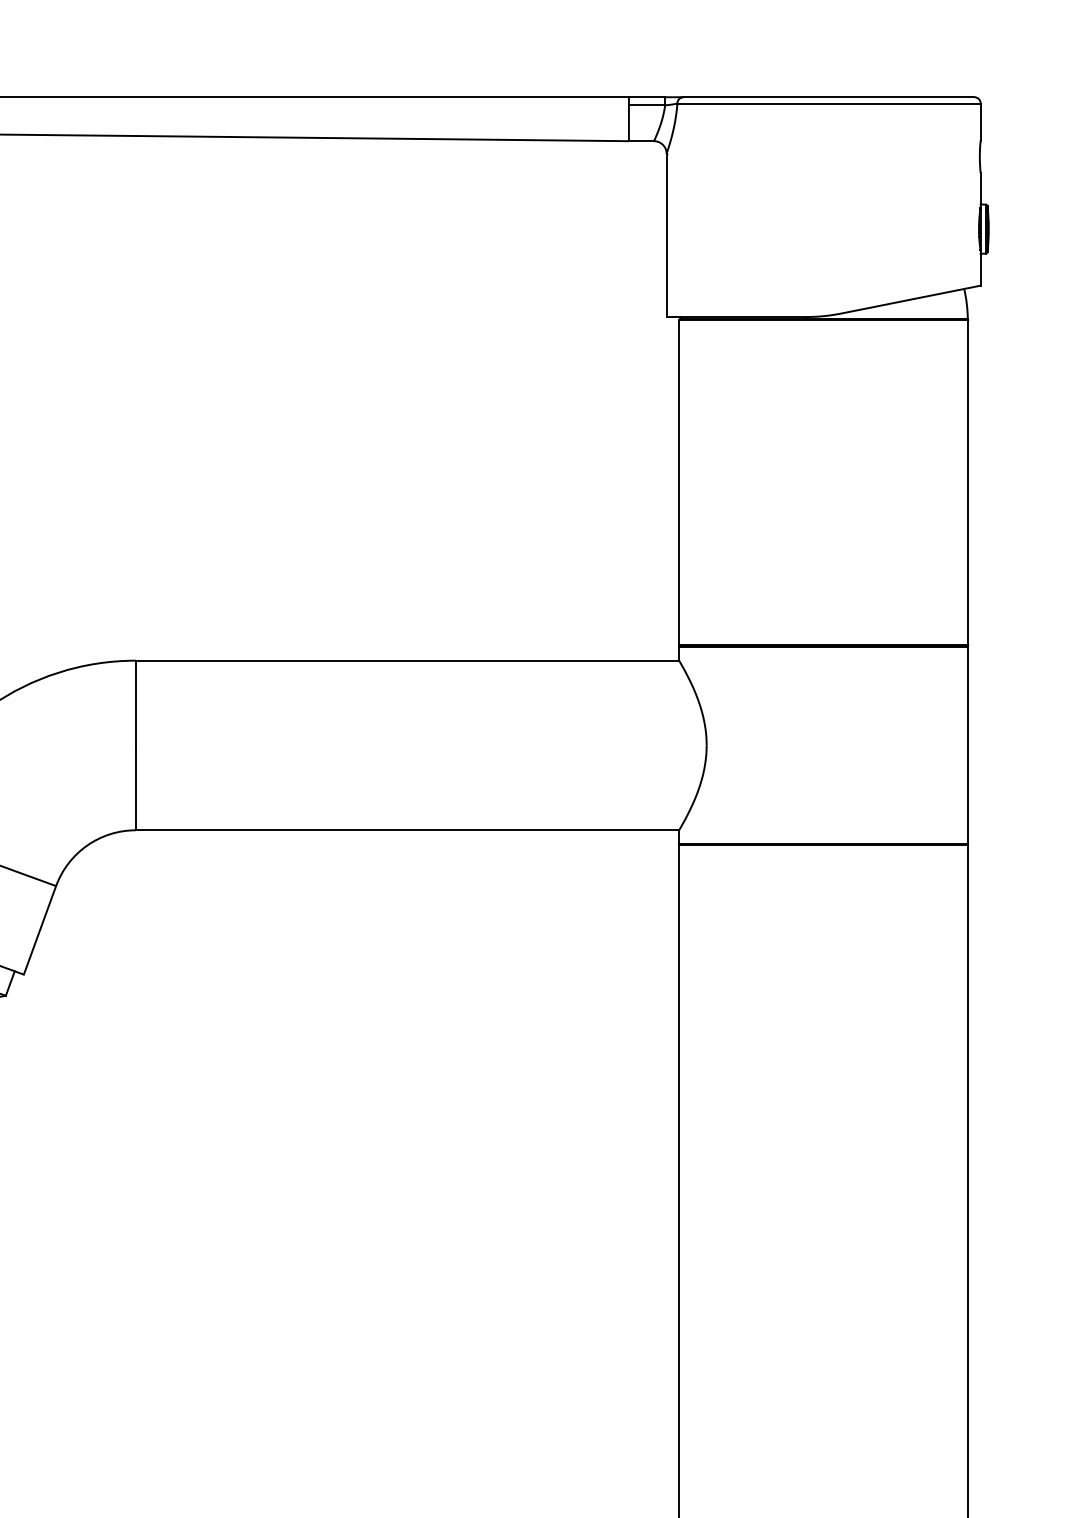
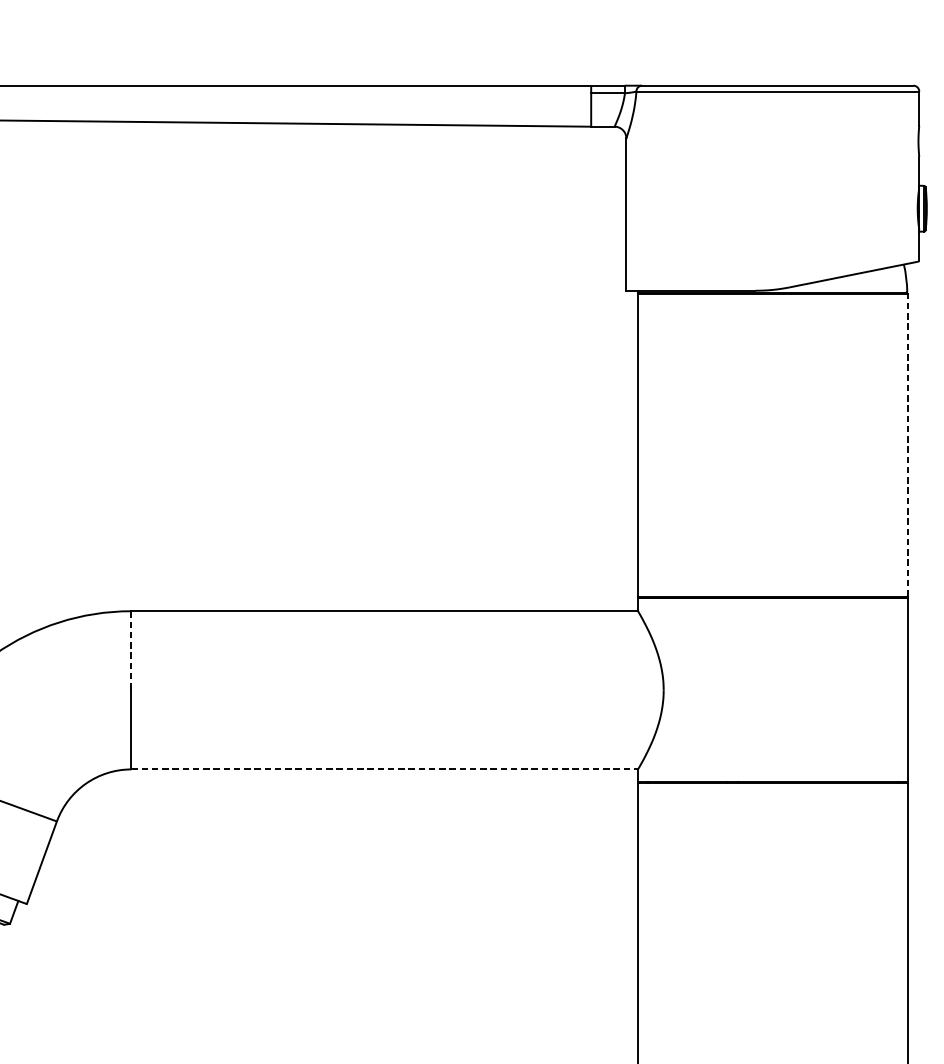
line: (968, 482) -> (907, 445), solid -> dashed
line: (135, 703) -> (130, 651), solid -> dashed
line: (407, 830) -> (384, 769), solid -> dashed

